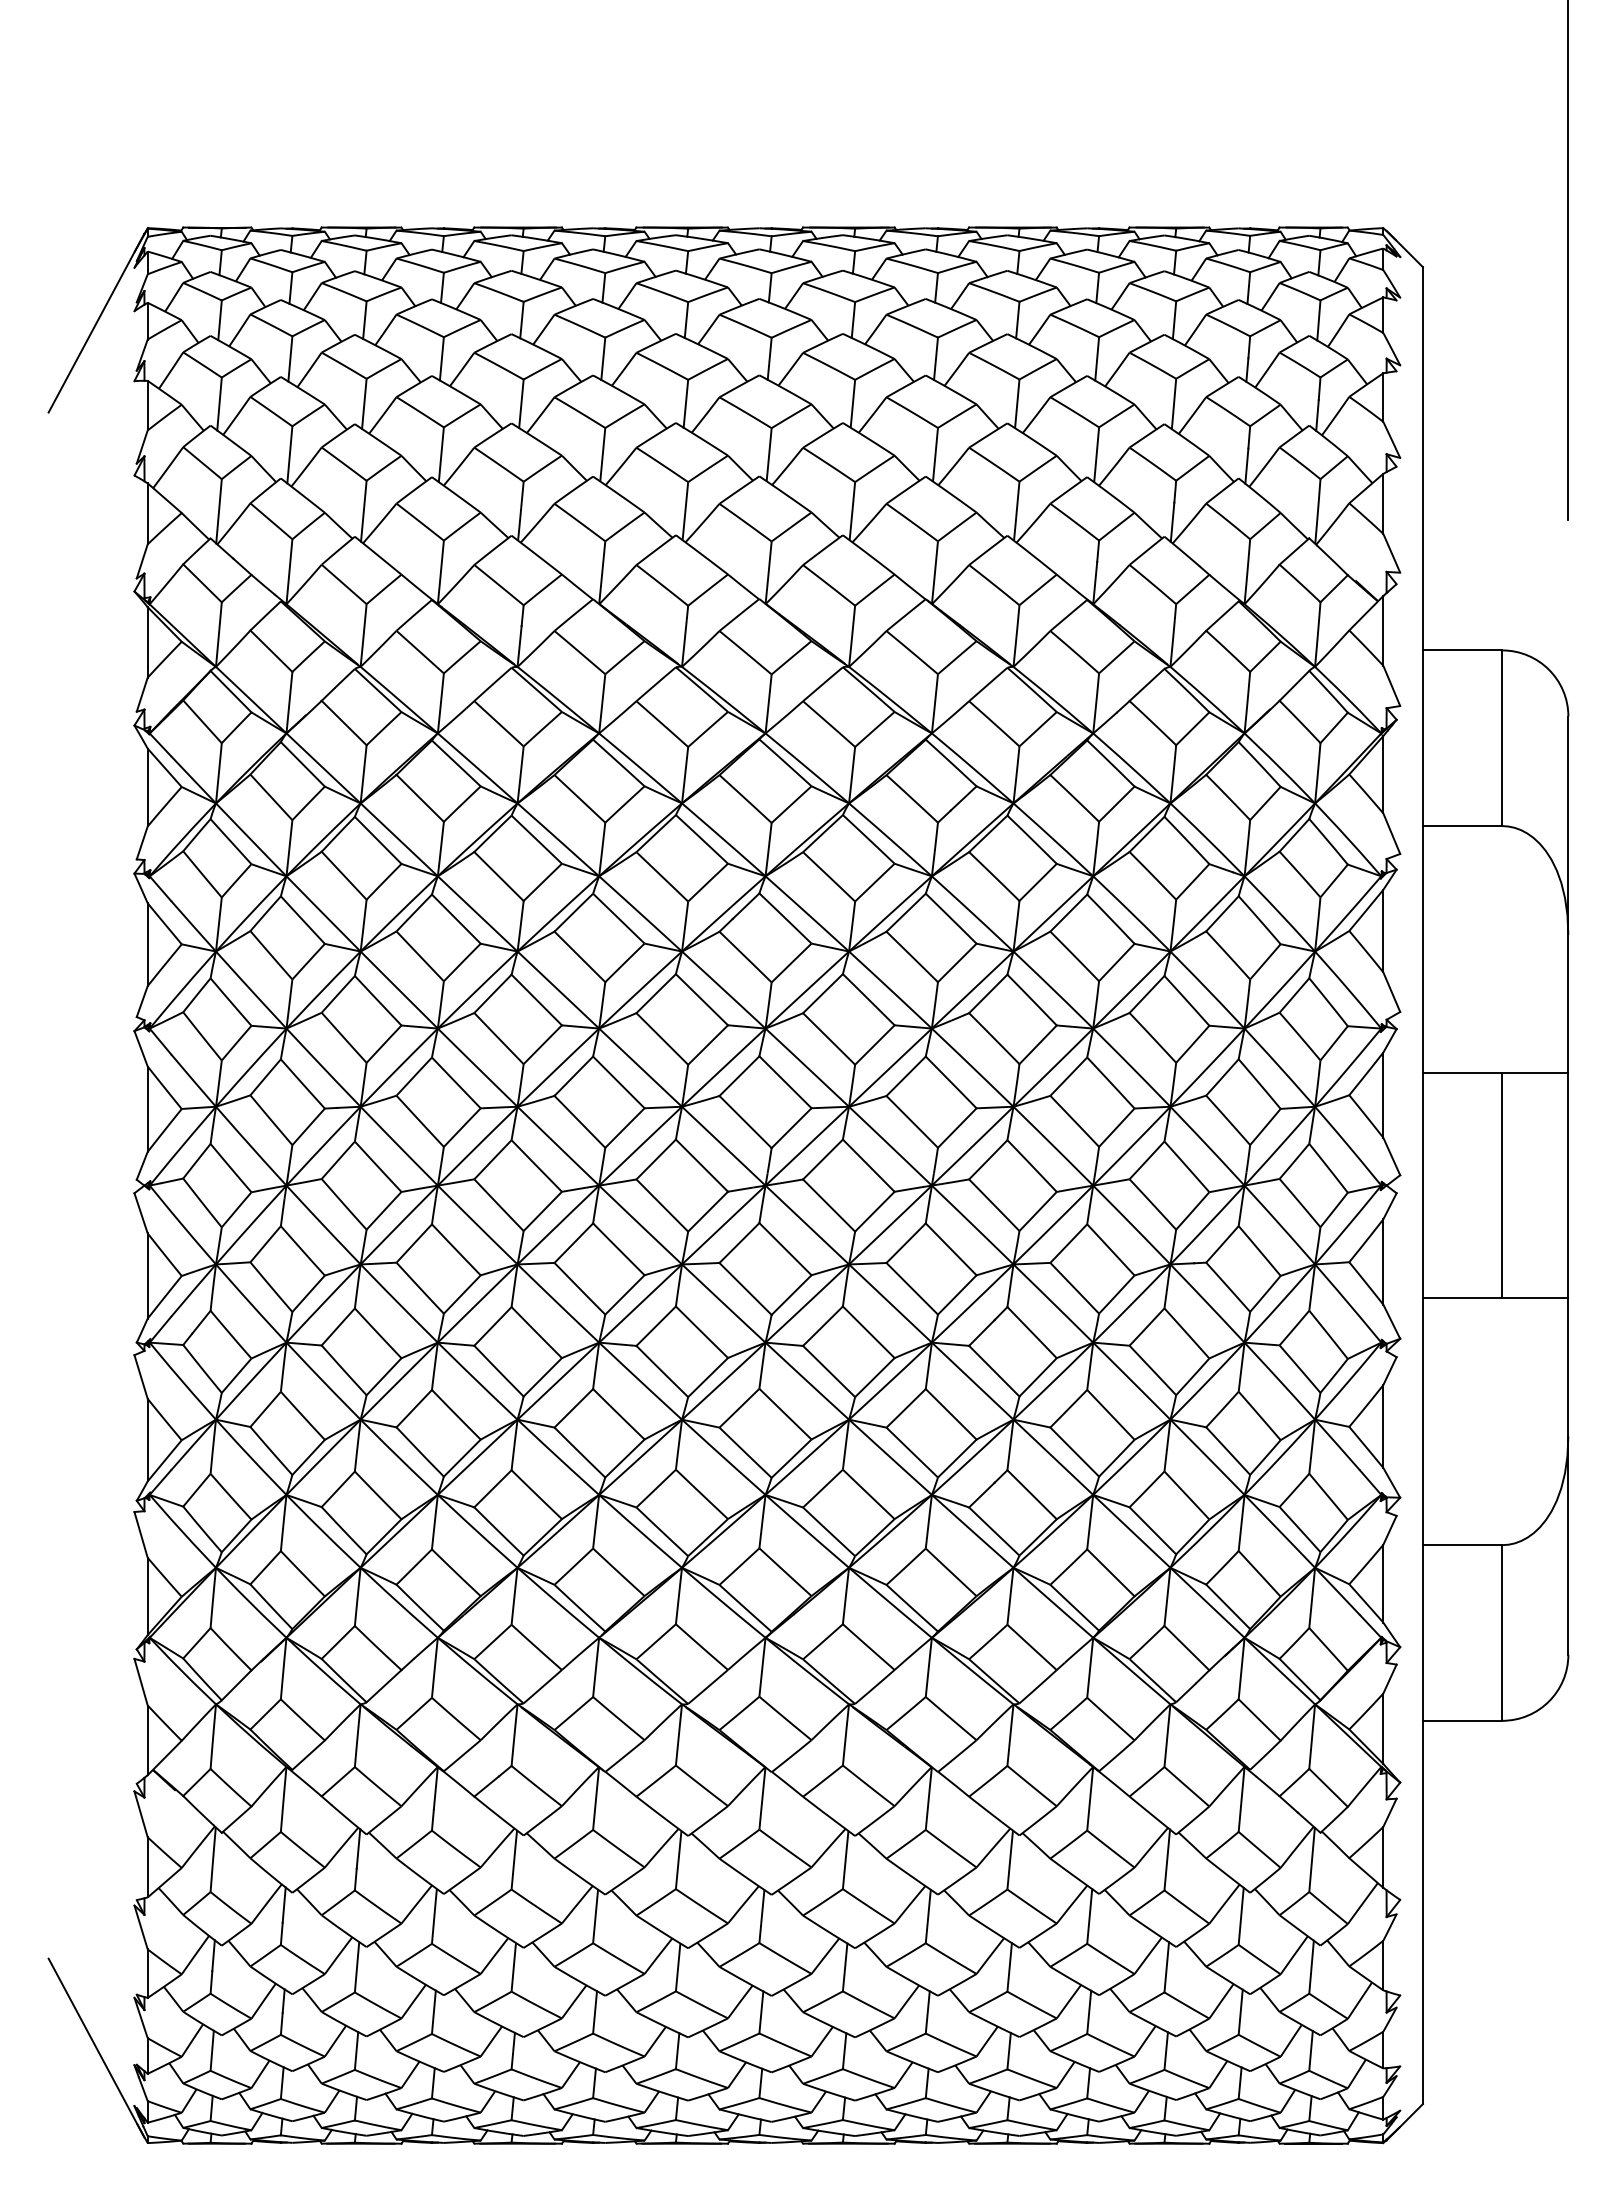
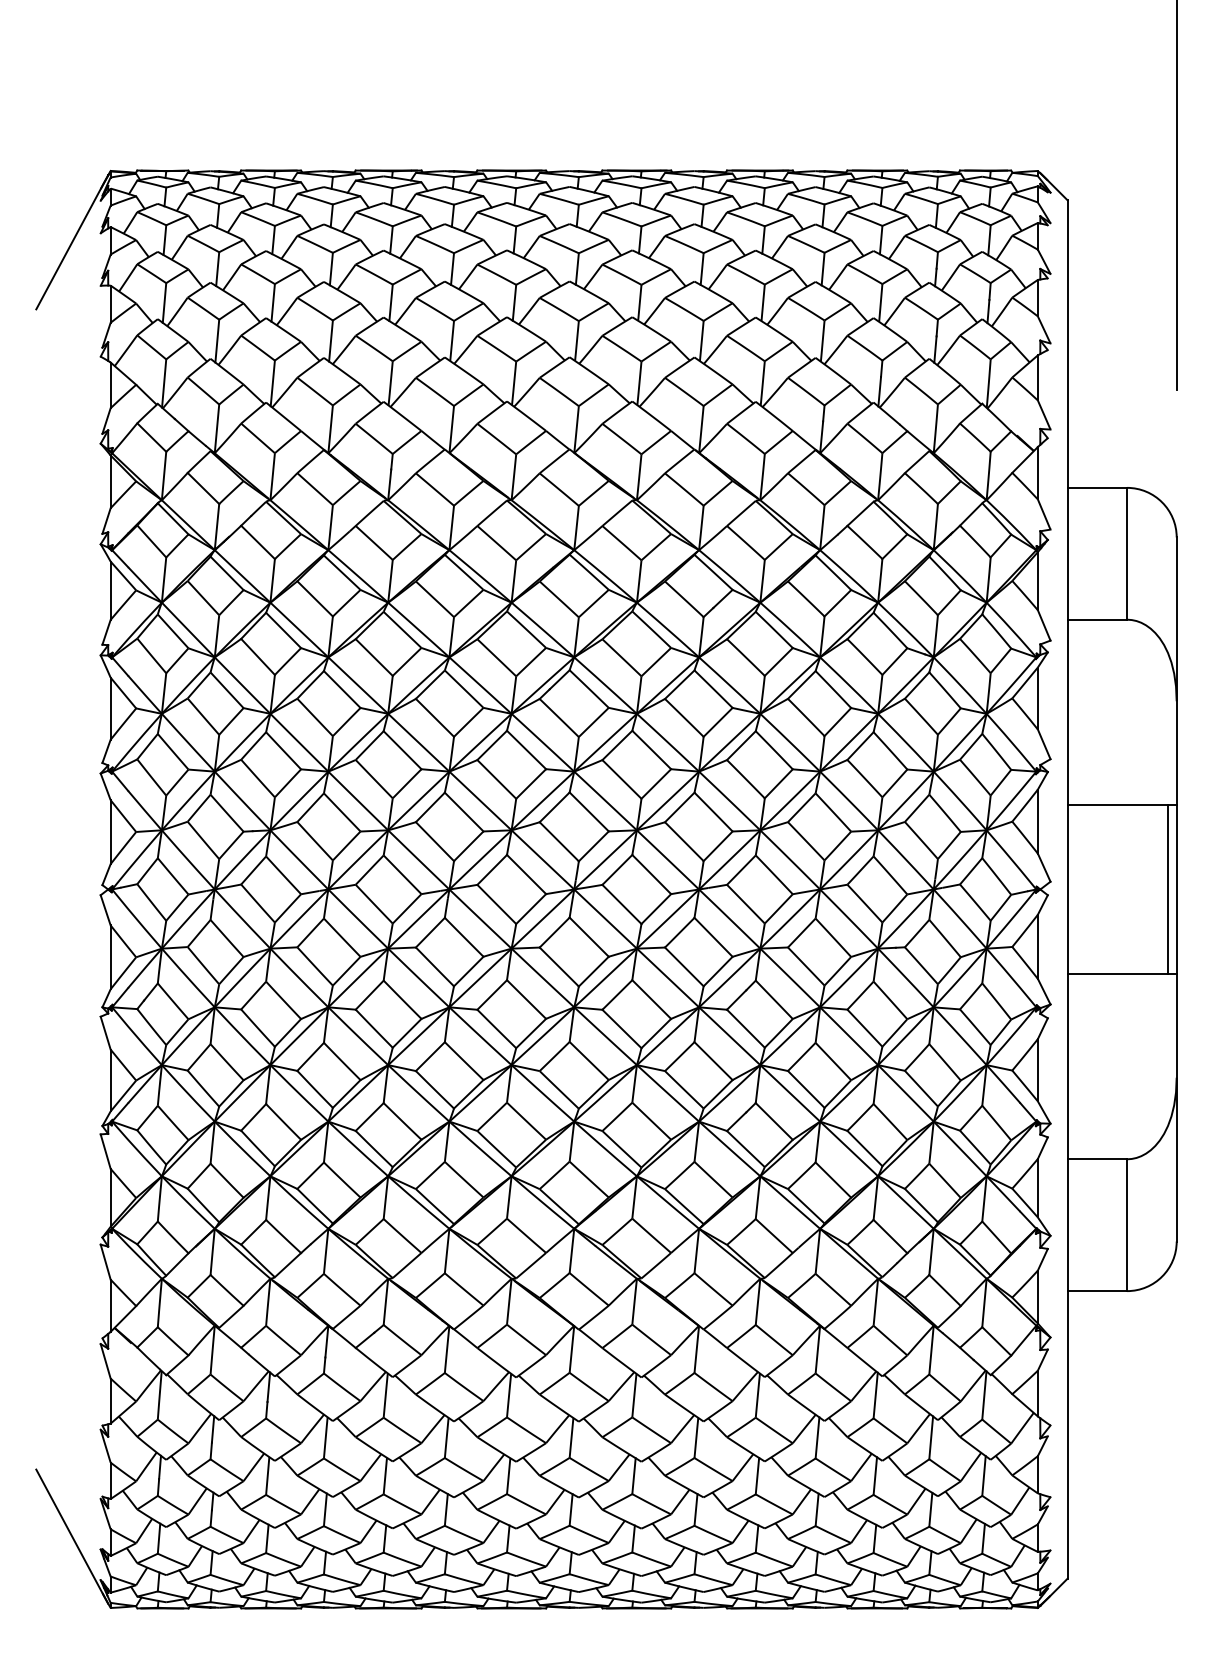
line: (1502, 1185) -> (1167, 889), moved

